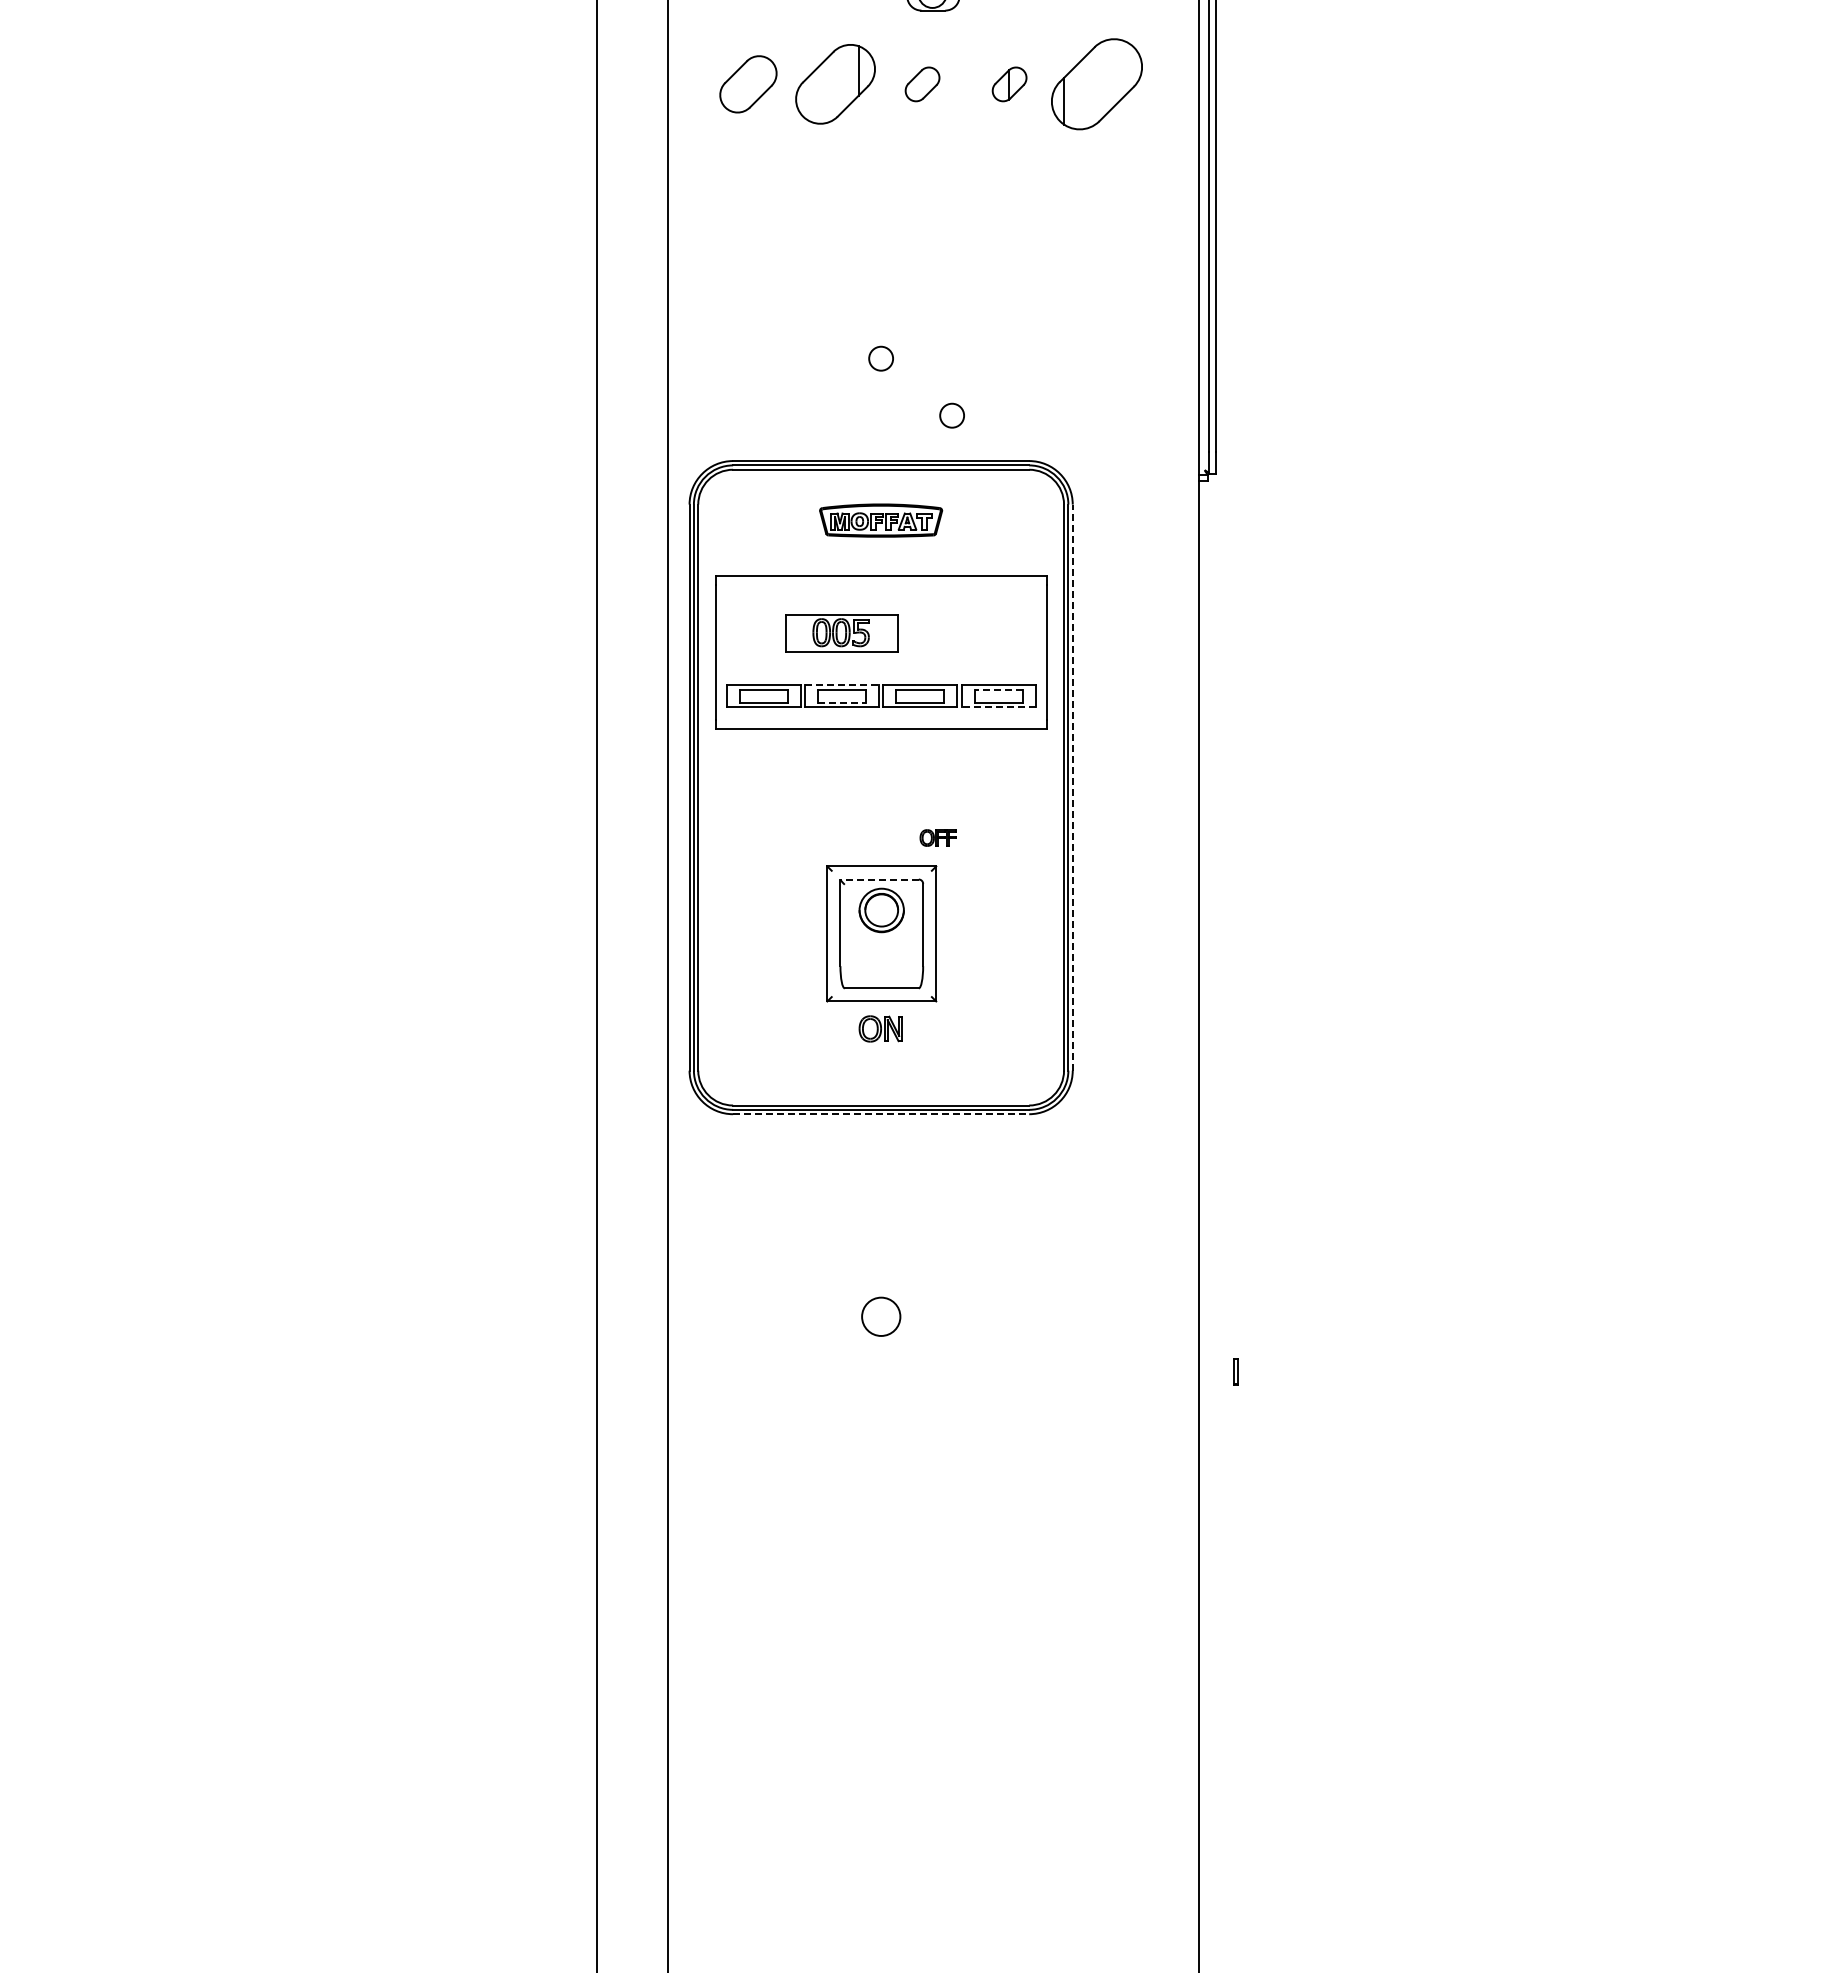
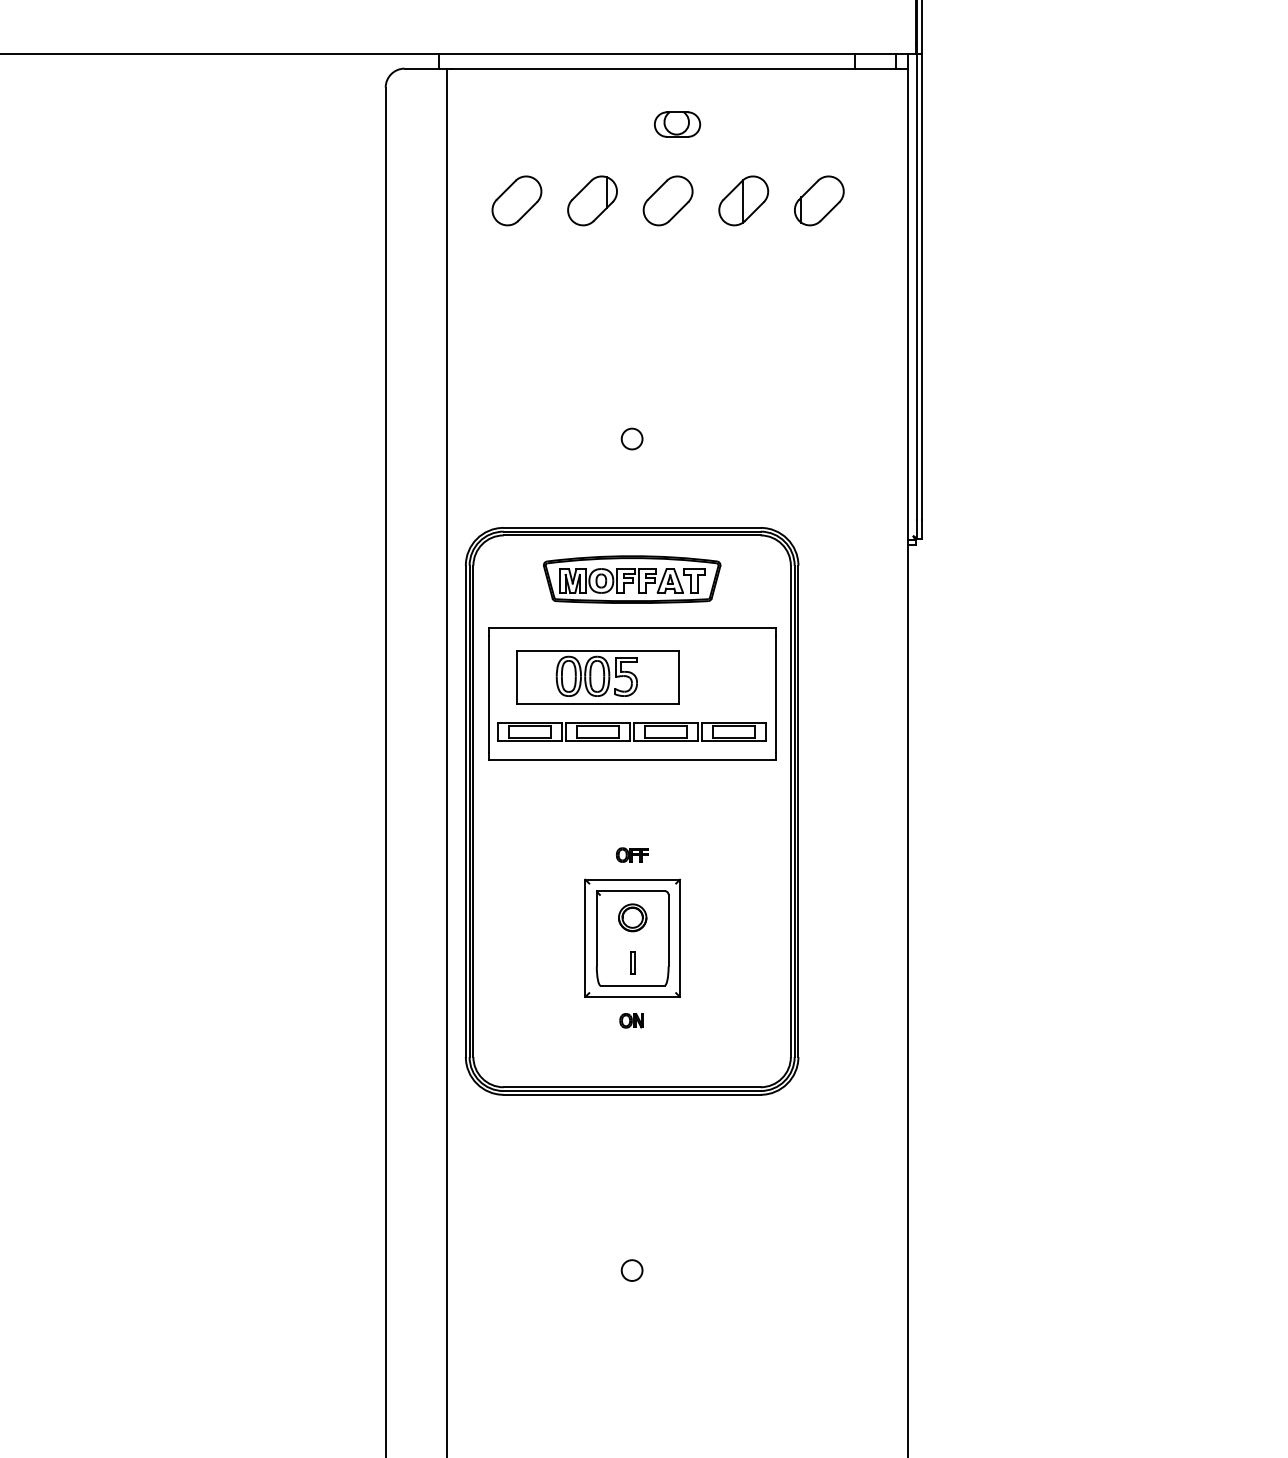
part: (835, 84) -> (592, 201), size x0.71
part: (922, 84) -> (668, 201), size x1.67
part: (1009, 84) -> (743, 201), size x1.67
part: (1096, 84) -> (819, 201), size x0.62
circle: (951, 415) -> (693, 488), removed
part: (880, 520) -> (631, 579), size x1.67
part: (841, 633) -> (597, 677), size x1.67
line: (842, 685) -> (598, 722), dashed -> solid
line: (998, 689) -> (734, 726), dashed -> solid
line: (841, 702) -> (597, 737), dashed -> solid
line: (998, 707) -> (734, 741), dashed -> solid
line: (1072, 787) -> (798, 811), dashed -> solid
part: (937, 837) -> (631, 854), moved
line: (879, 879) -> (630, 891), dashed -> solid
part: (881, 909) -> (632, 917), size x0.71
part: (880, 1028) -> (631, 1020), size x0.62
line: (881, 1114) -> (632, 1095), dashed -> solid
circle: (880, 1316) -> (631, 1270), size x0.62
part: (1235, 1371) -> (632, 963), moved

